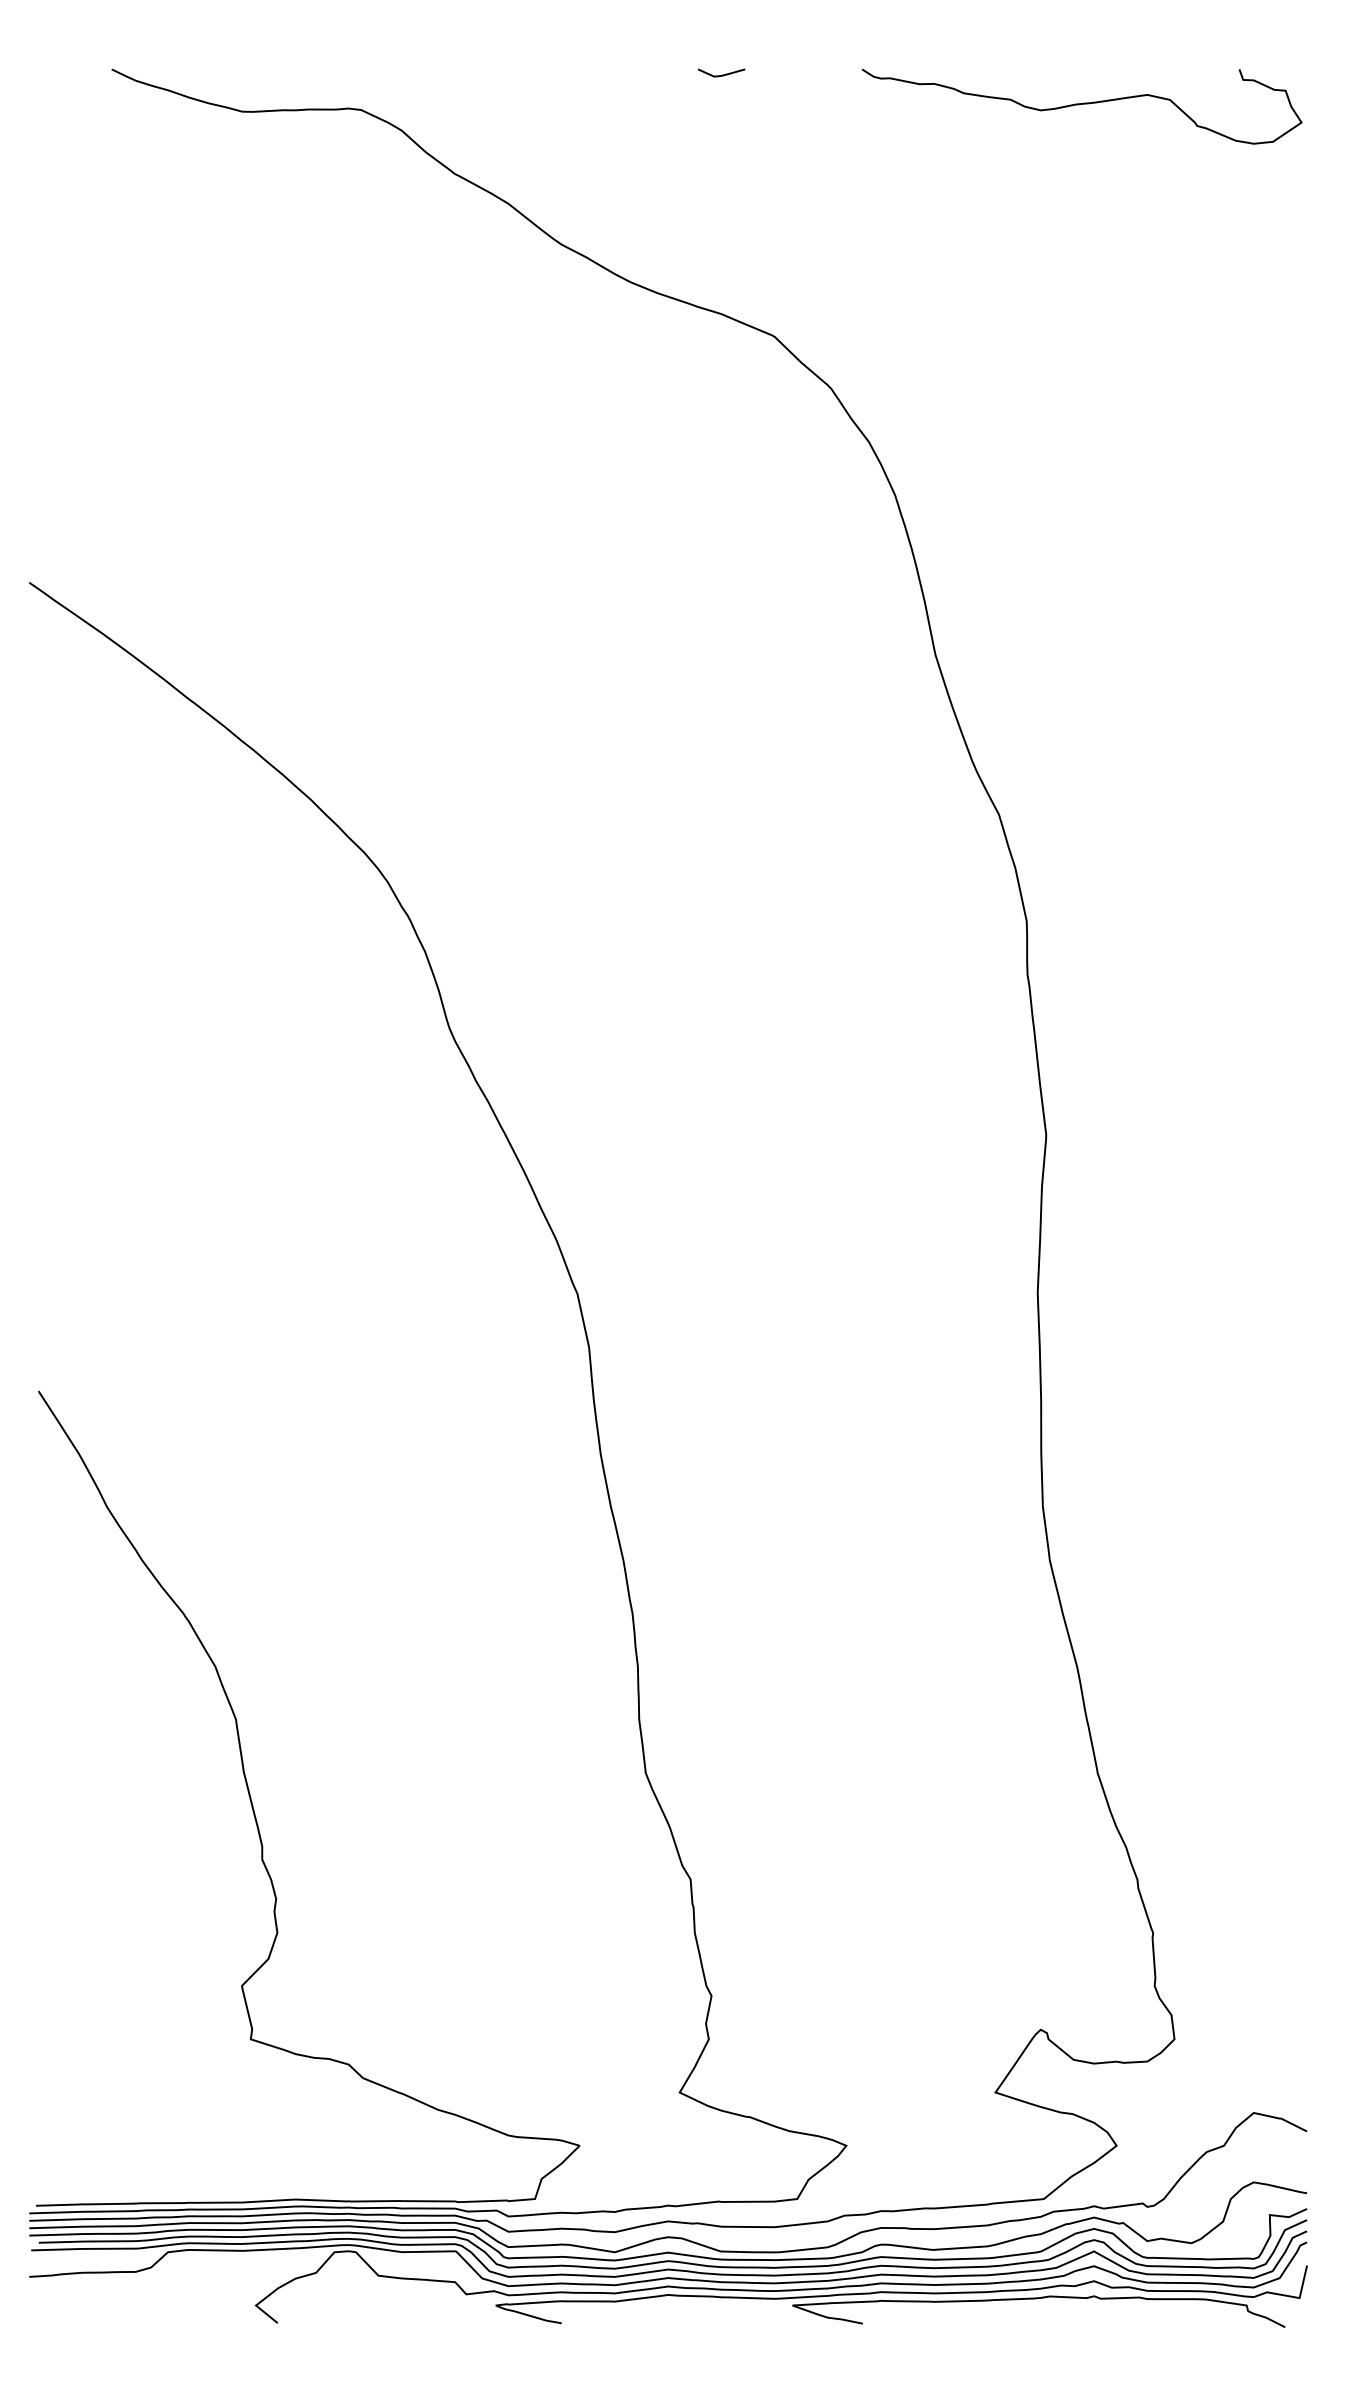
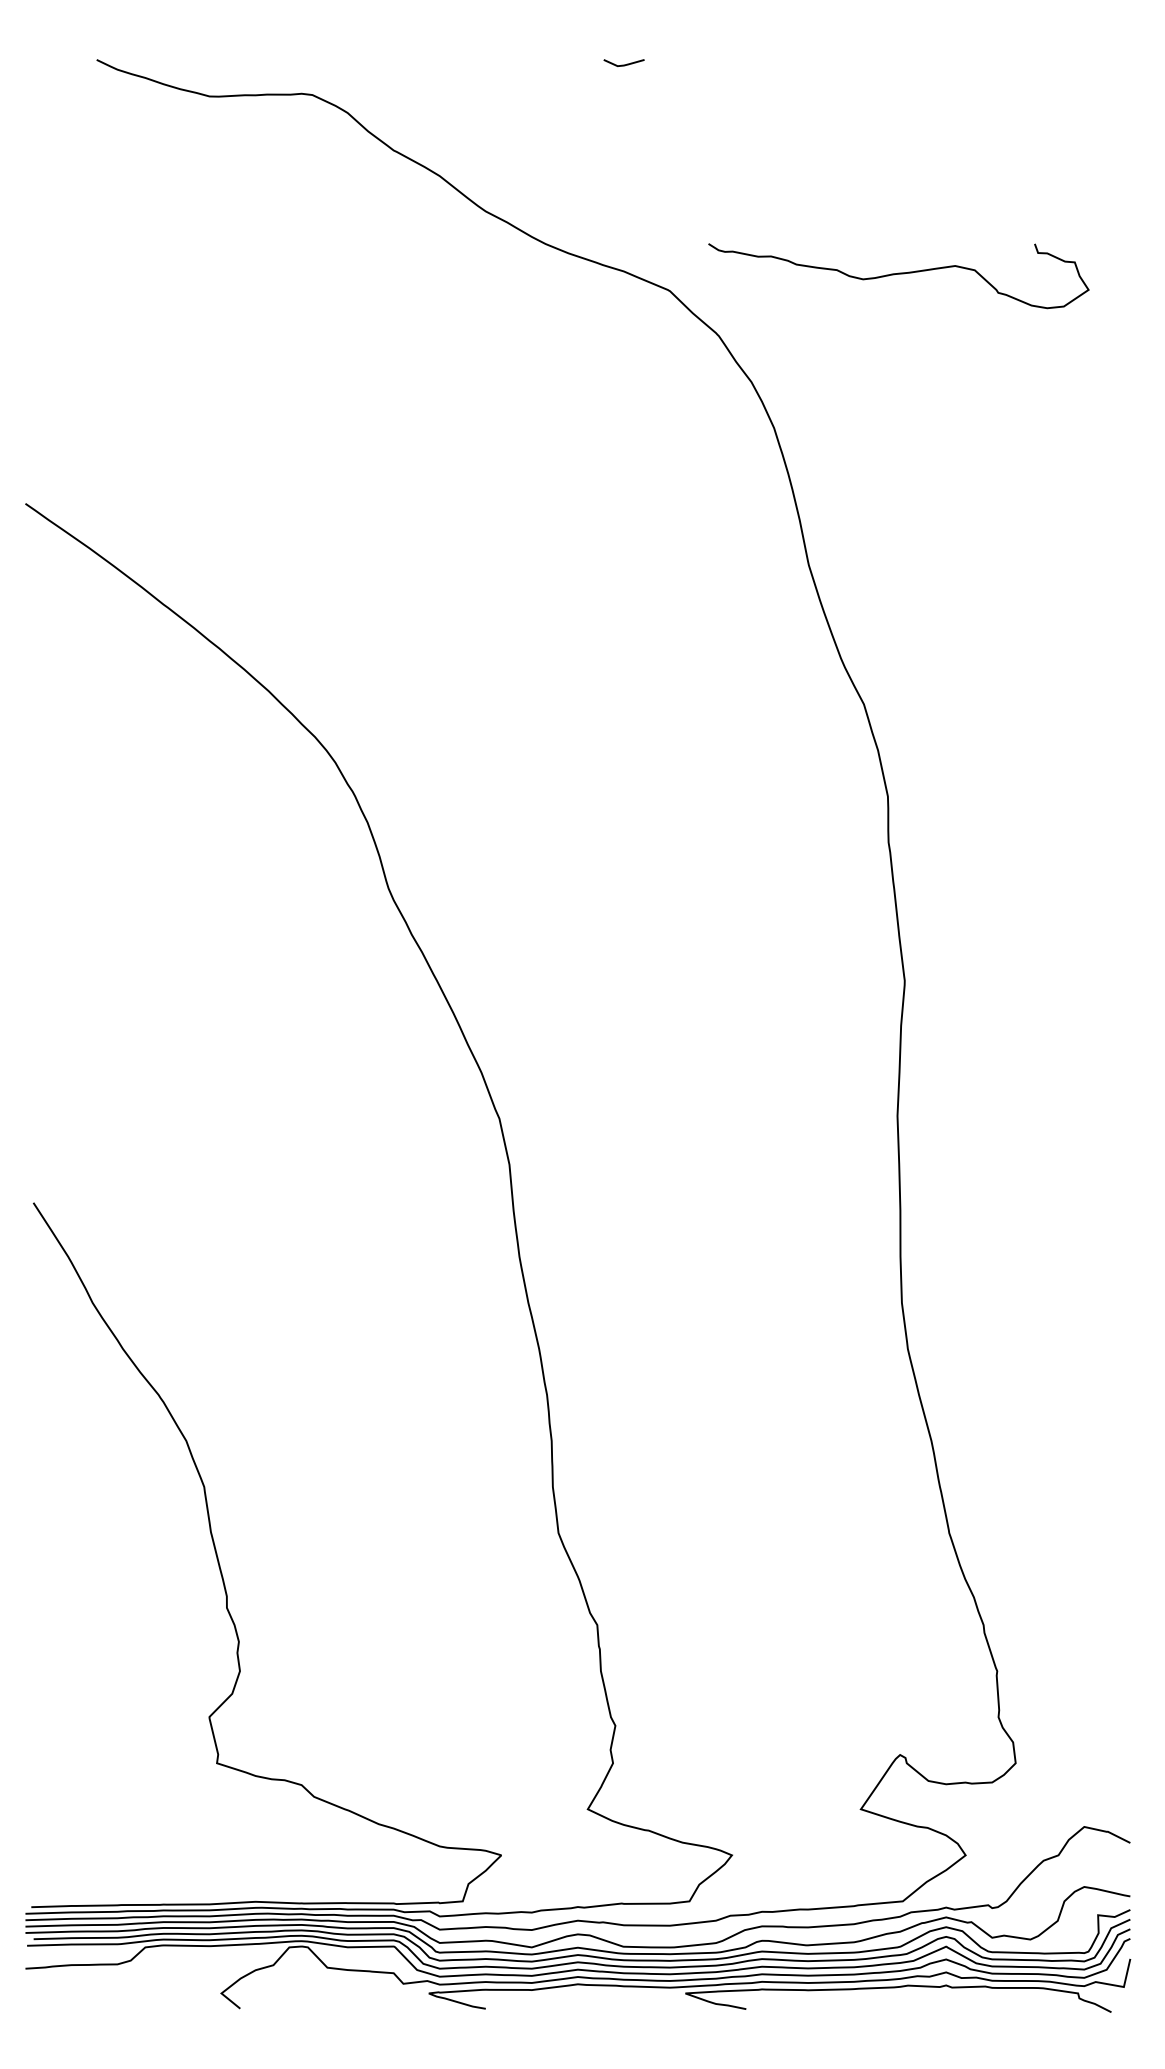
curve: (1081, 104) -> (898, 274), moved

